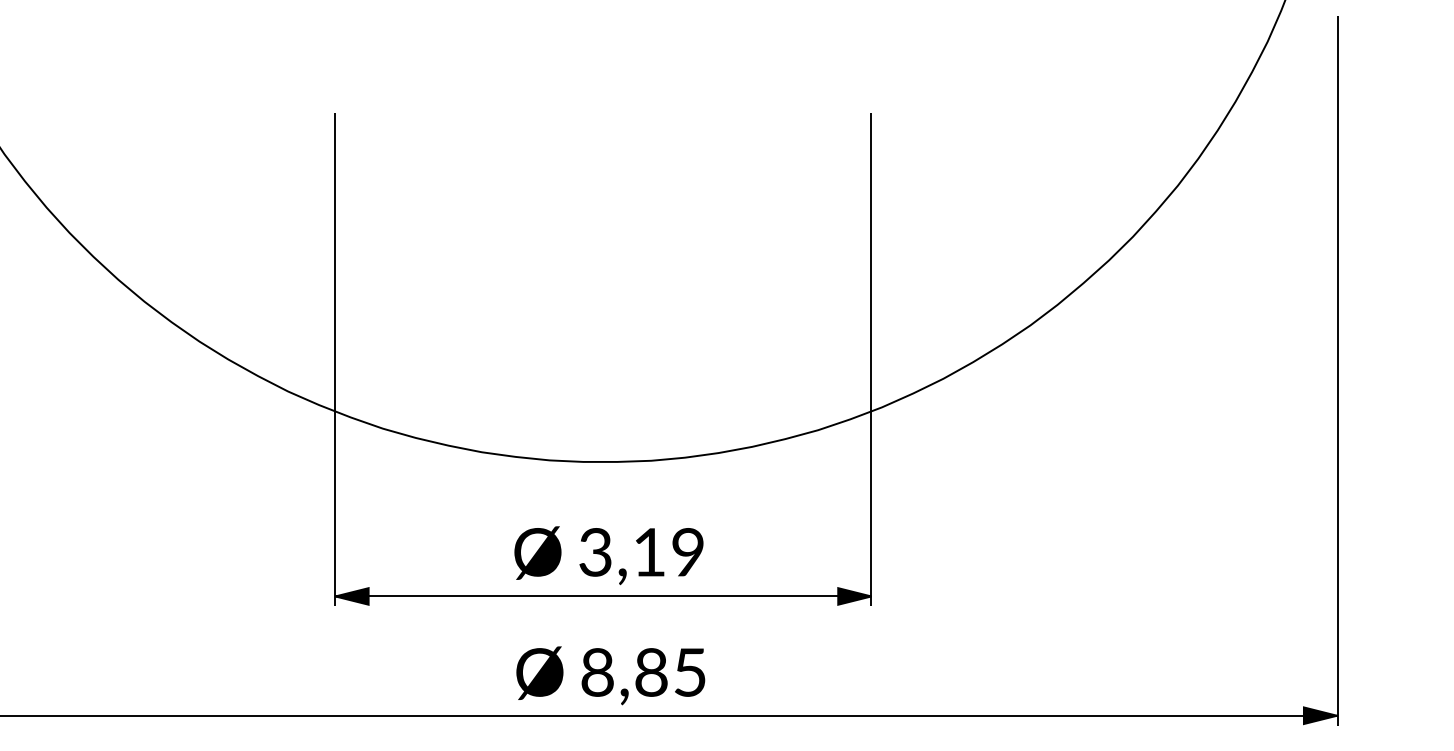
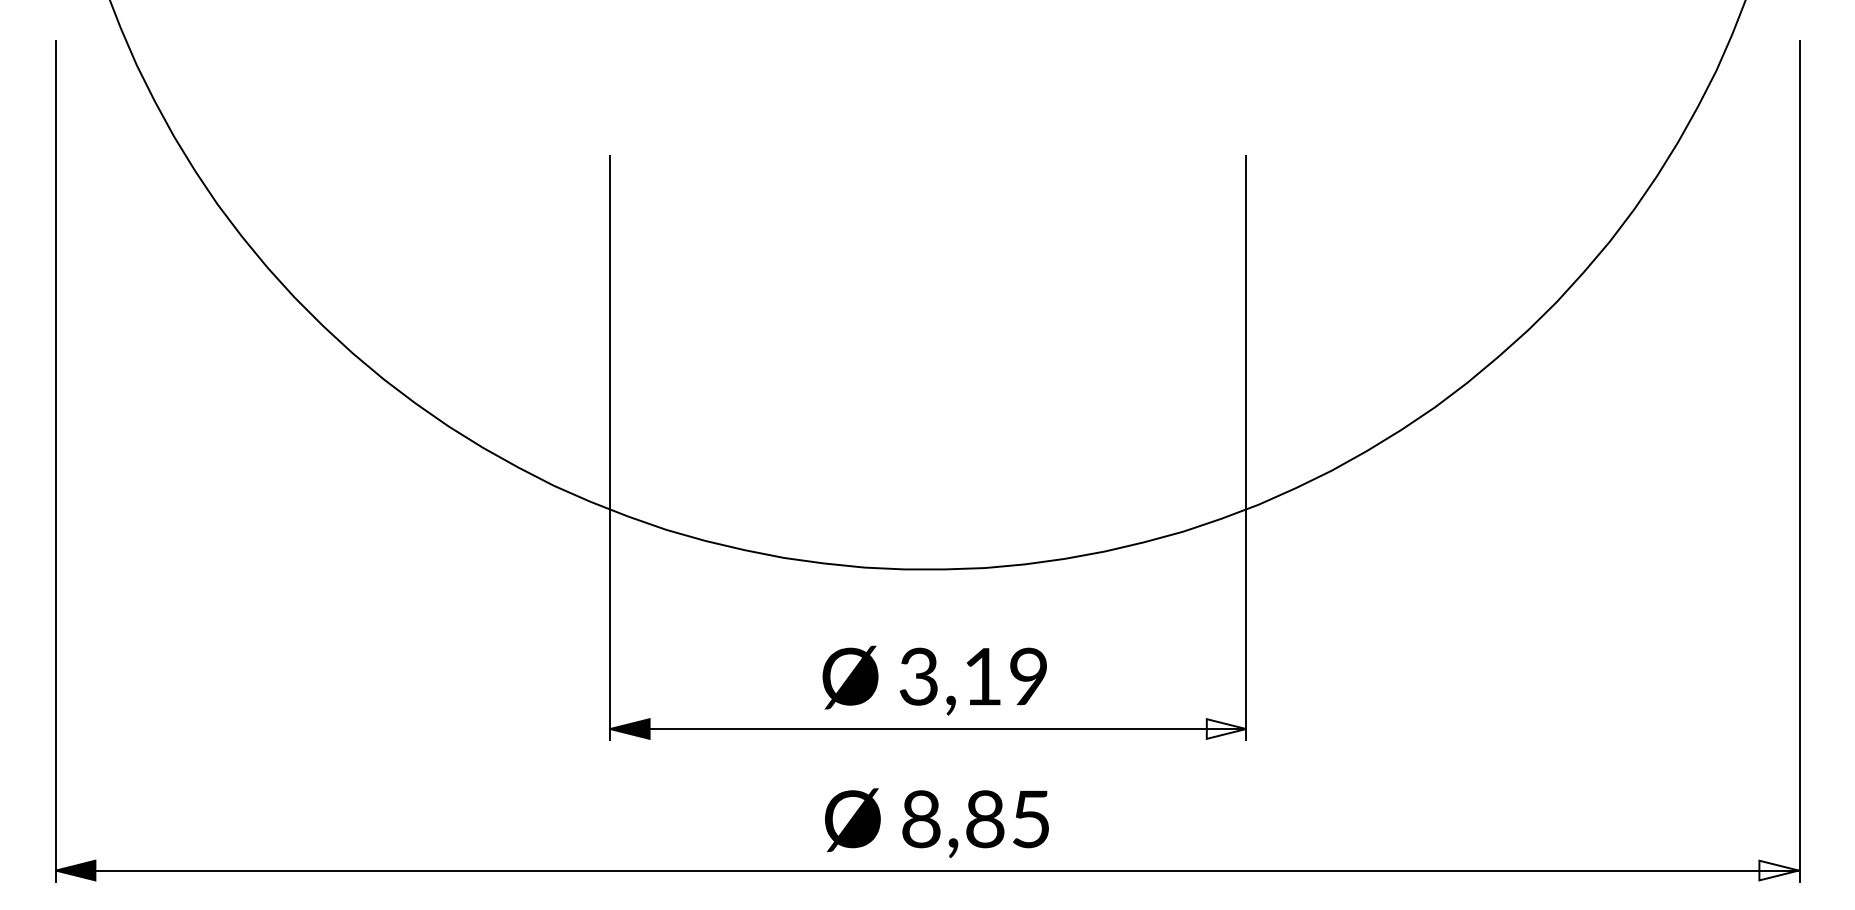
fill: (854, 596) -> (1226, 728), removed
fill: (1320, 715) -> (1778, 870), removed

